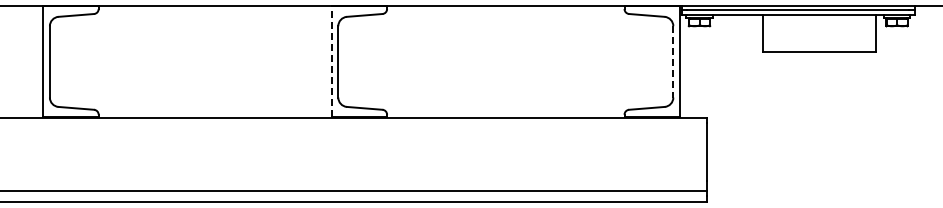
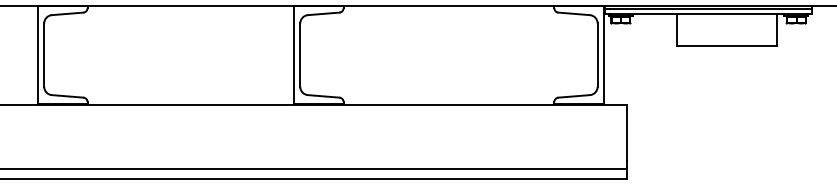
line: (331, 61) -> (294, 54), dashed -> solid
line: (673, 61) -> (597, 54), dashed -> solid

